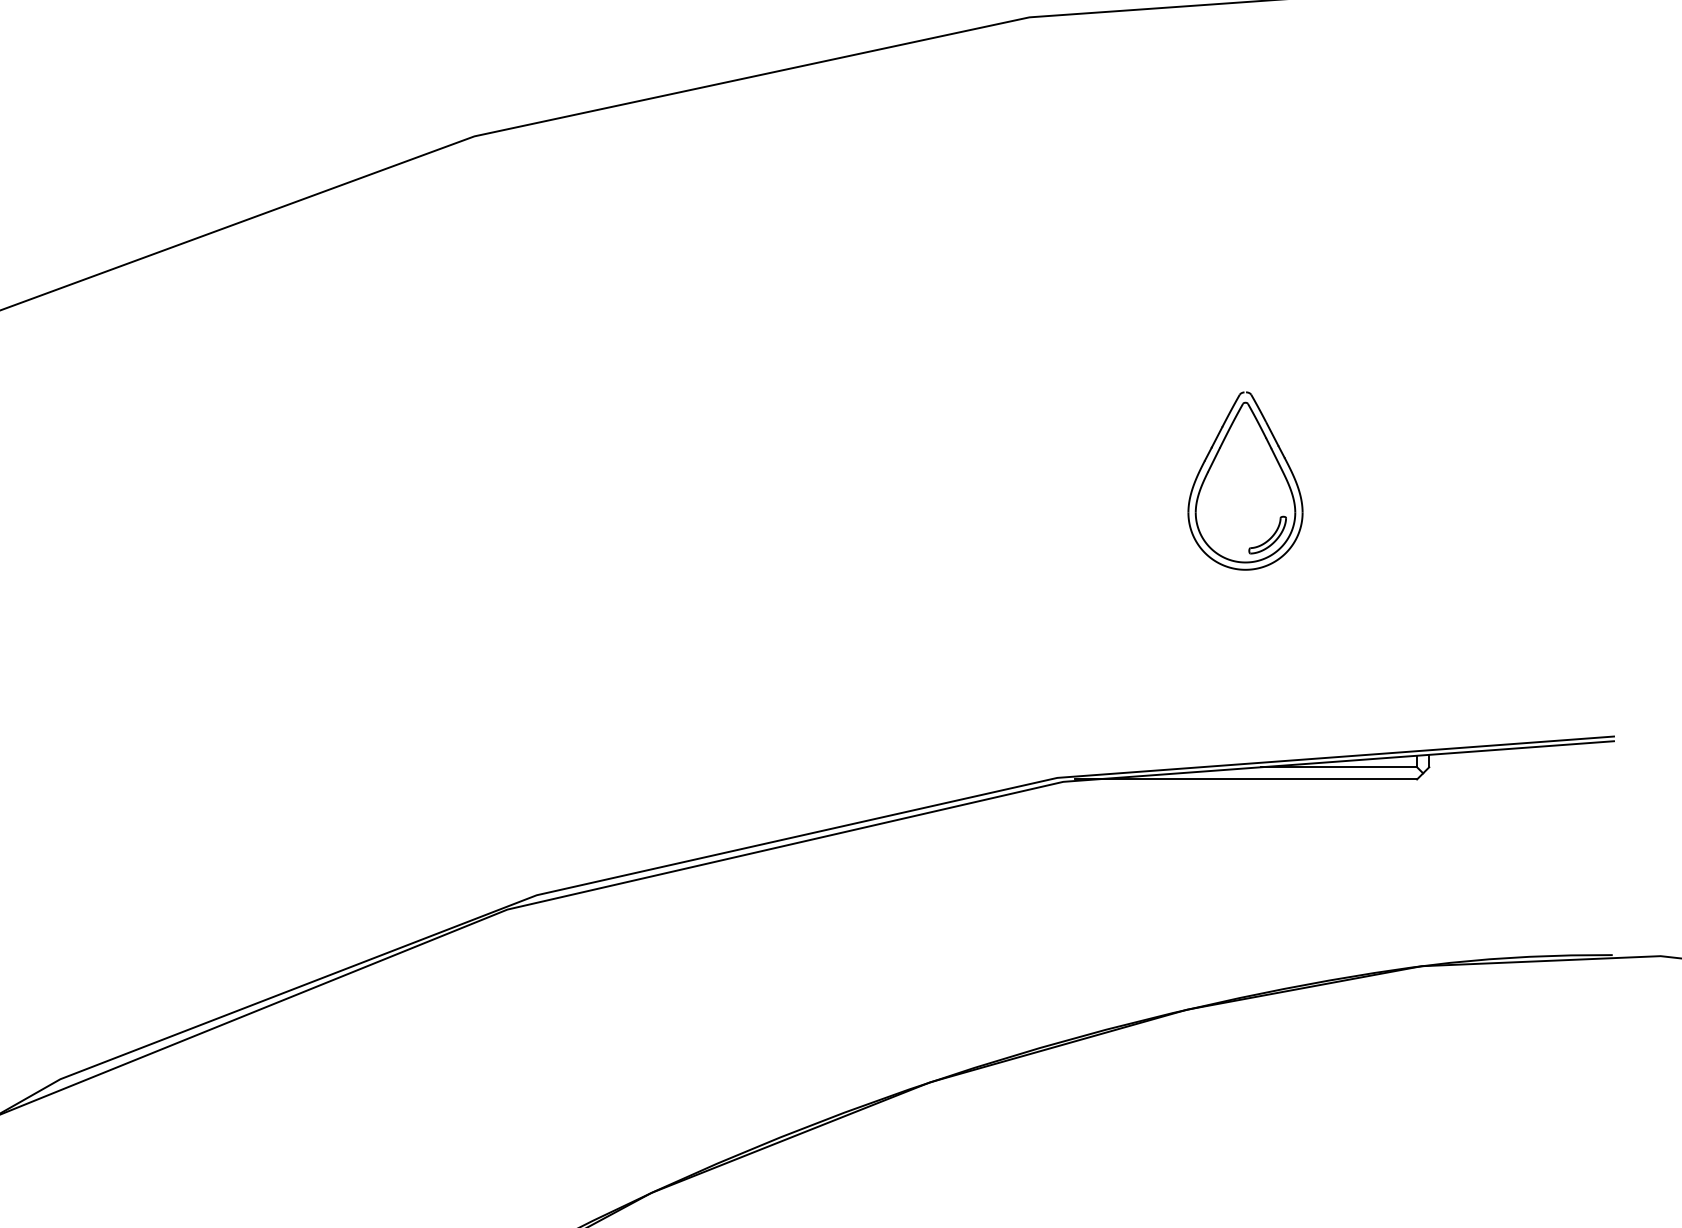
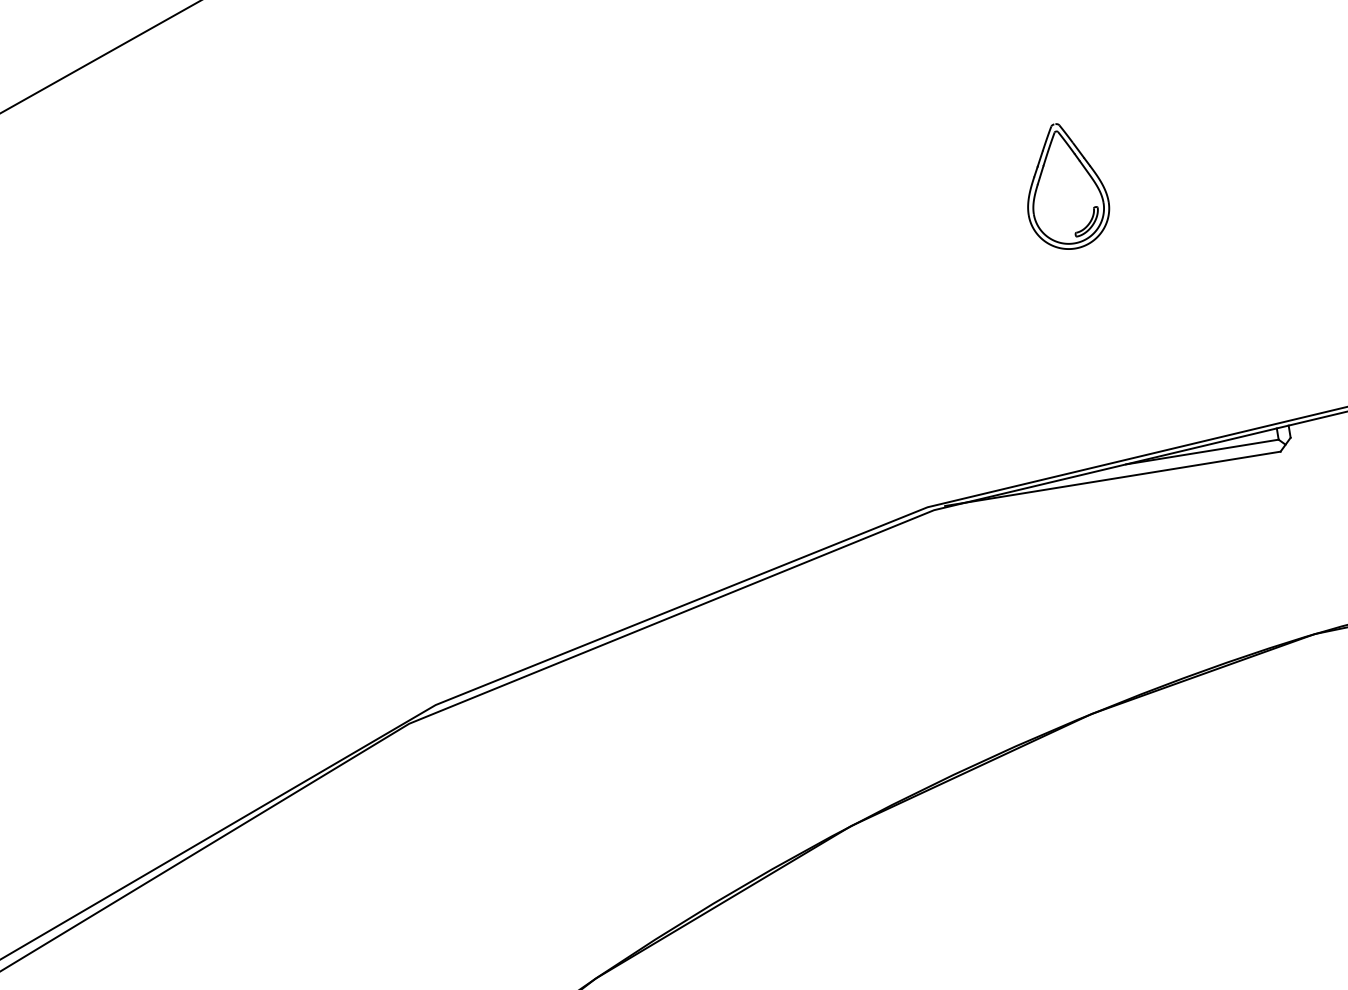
part: (1245, 481) -> (1065, 186), size x0.71

